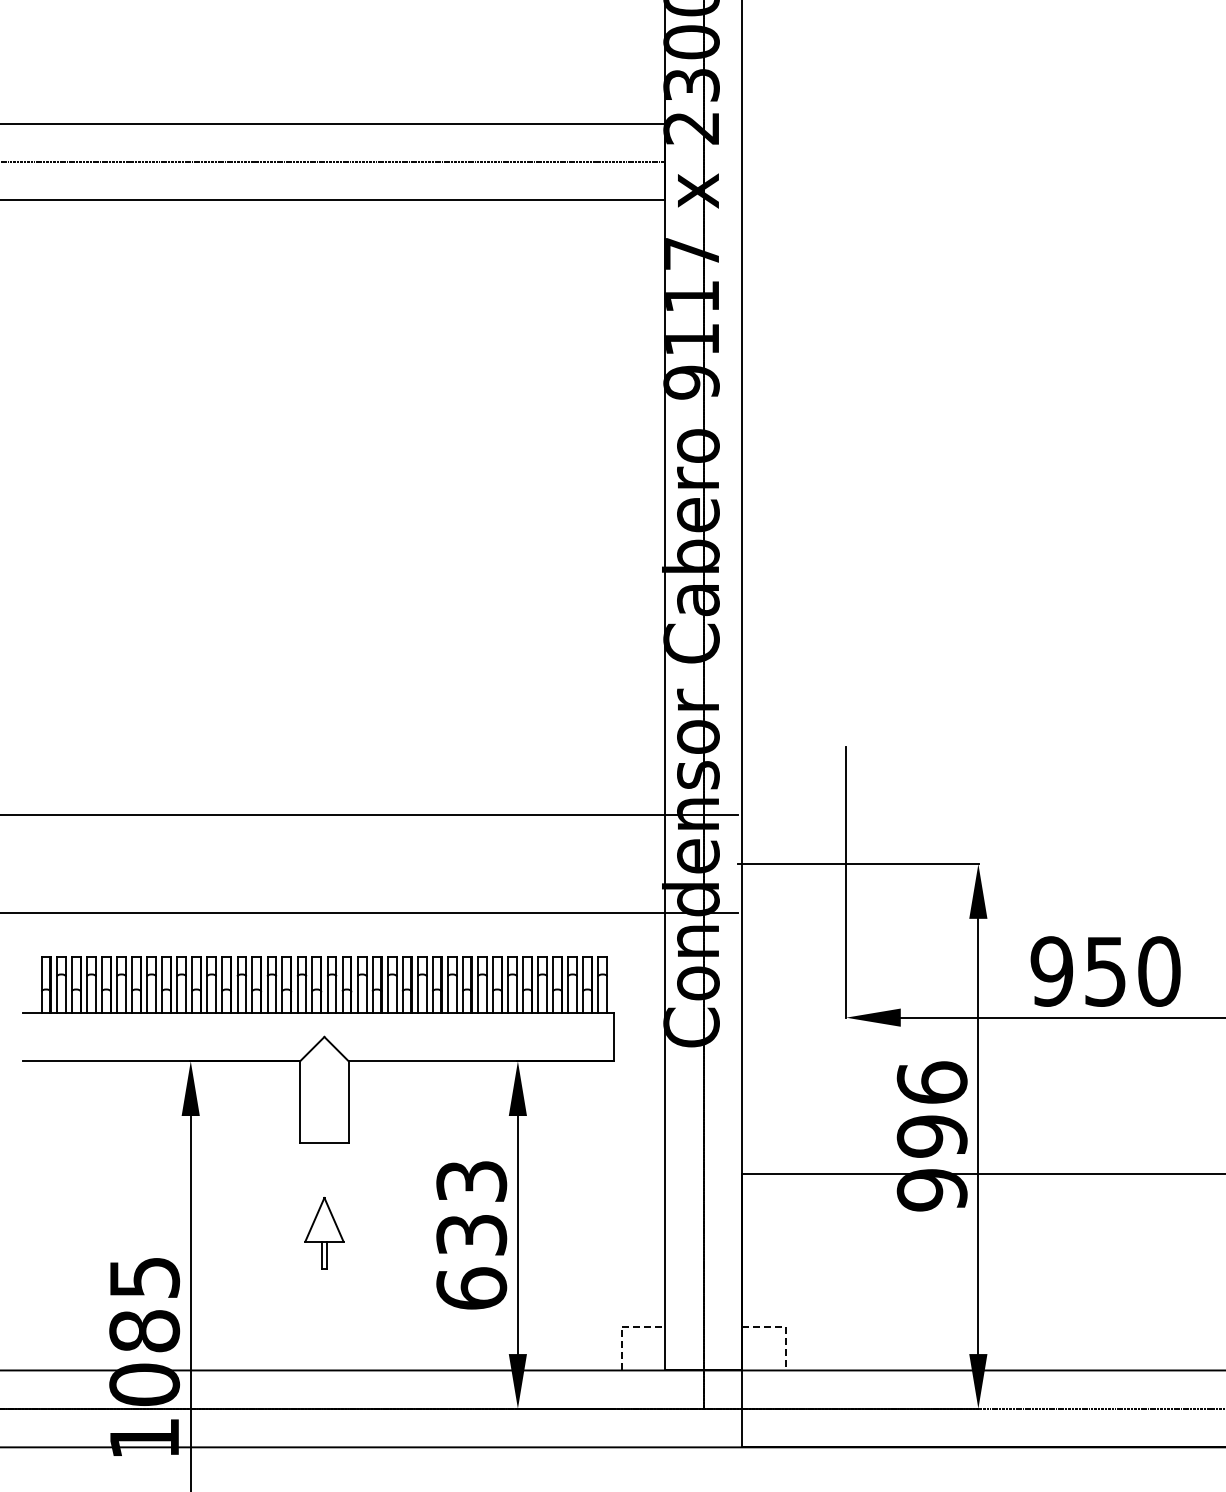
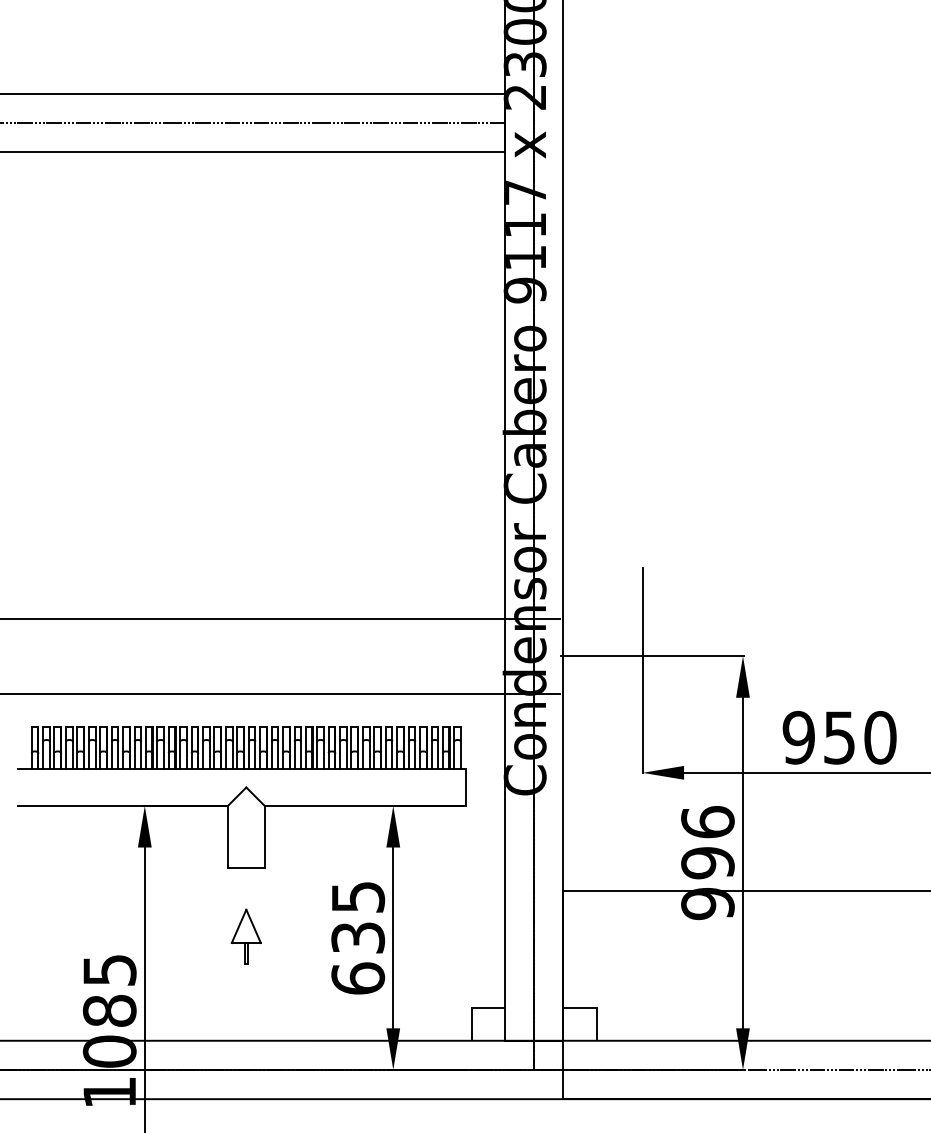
text: (471, 1181) -> (358, 897), 633 -> 635
line: (621, 1326) -> (471, 1007), dashed -> solid
line: (785, 1326) -> (596, 1007), dashed -> solid

